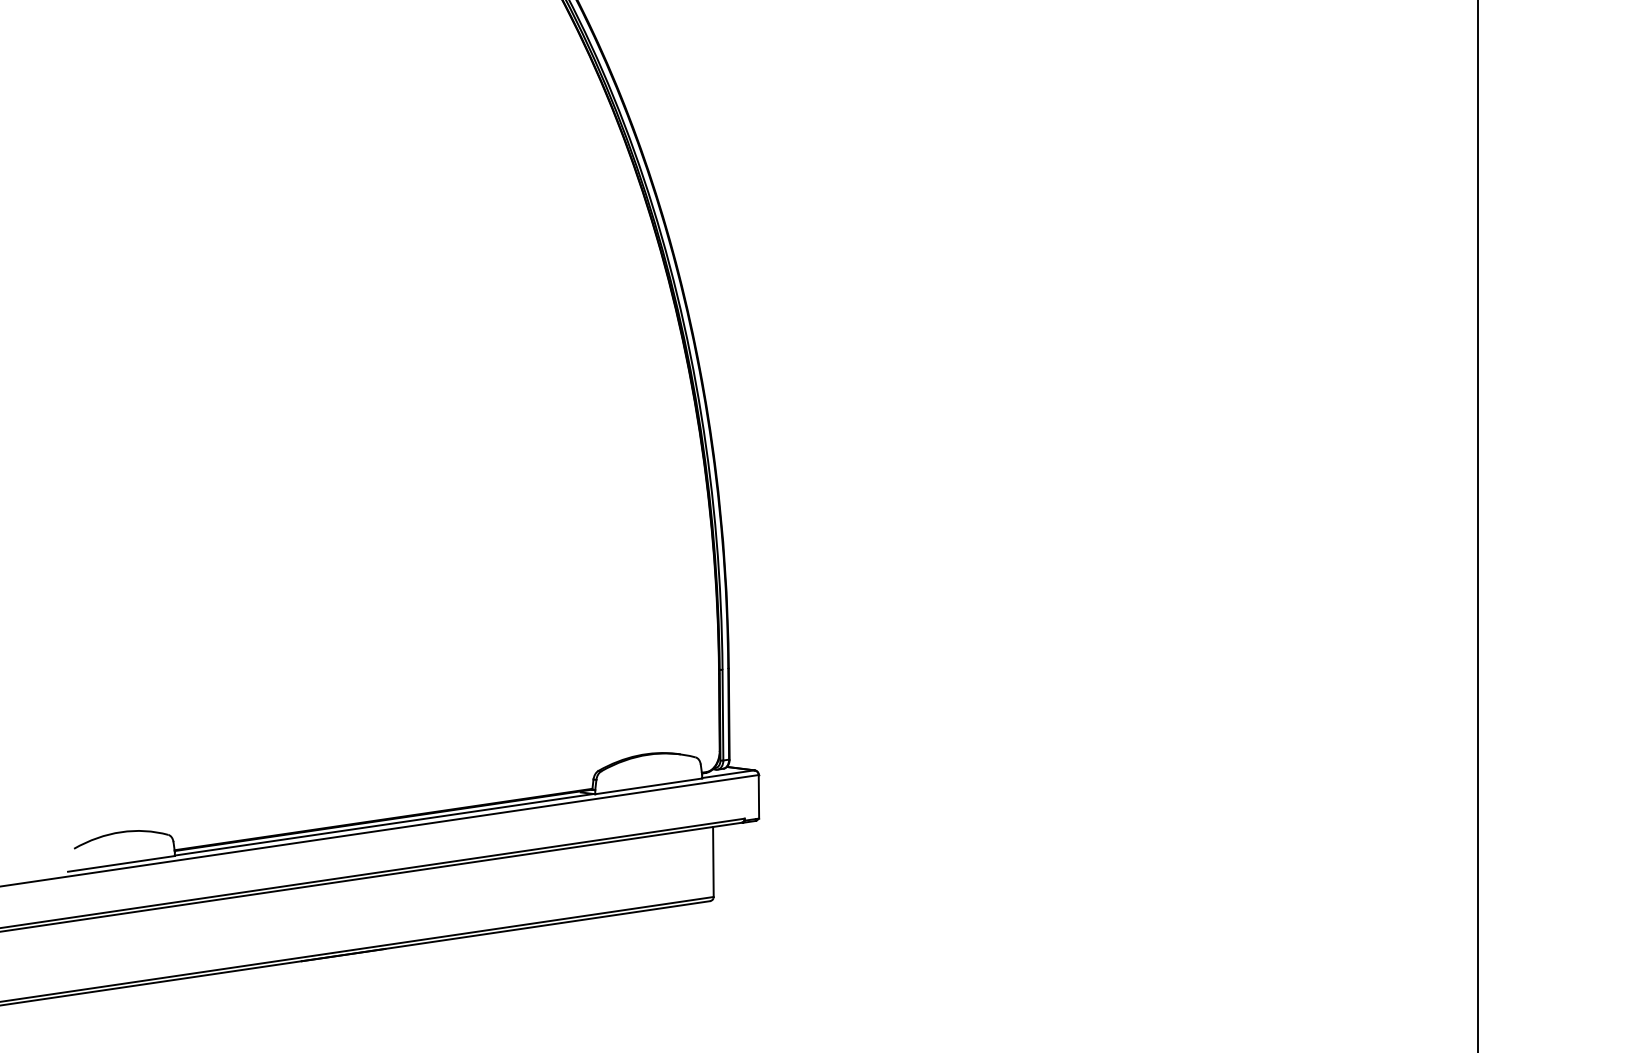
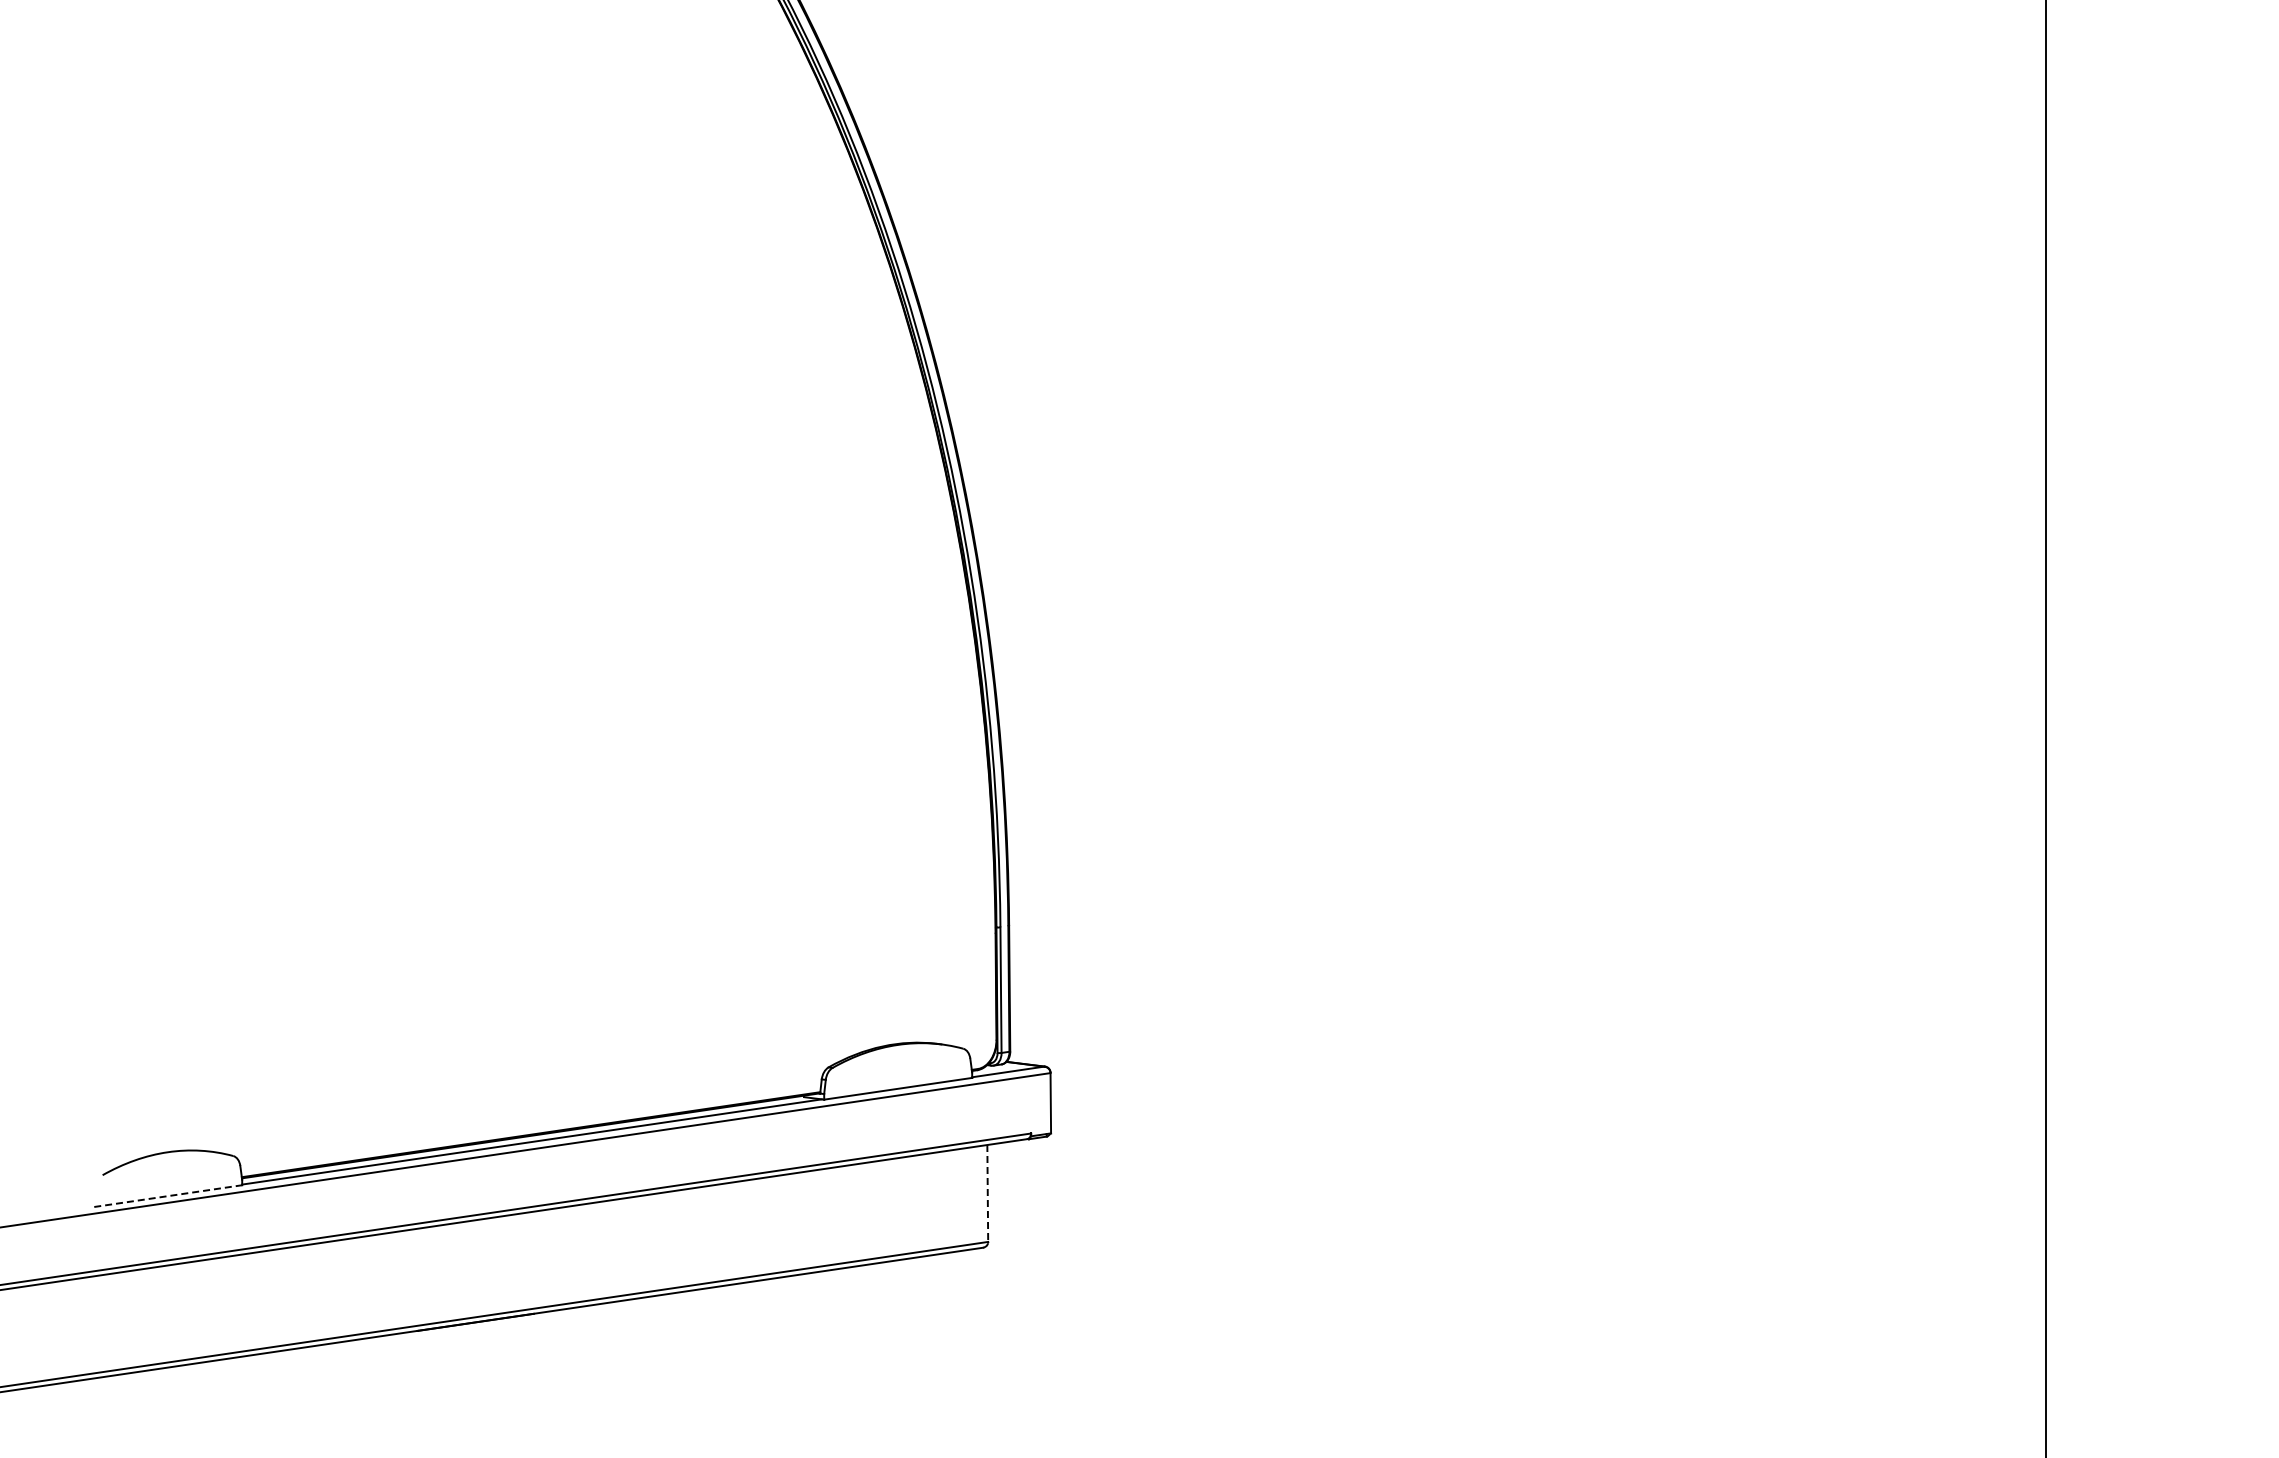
line: (713, 862) -> (987, 1193), solid -> dashed
line: (121, 864) -> (168, 1196), solid -> dashed

